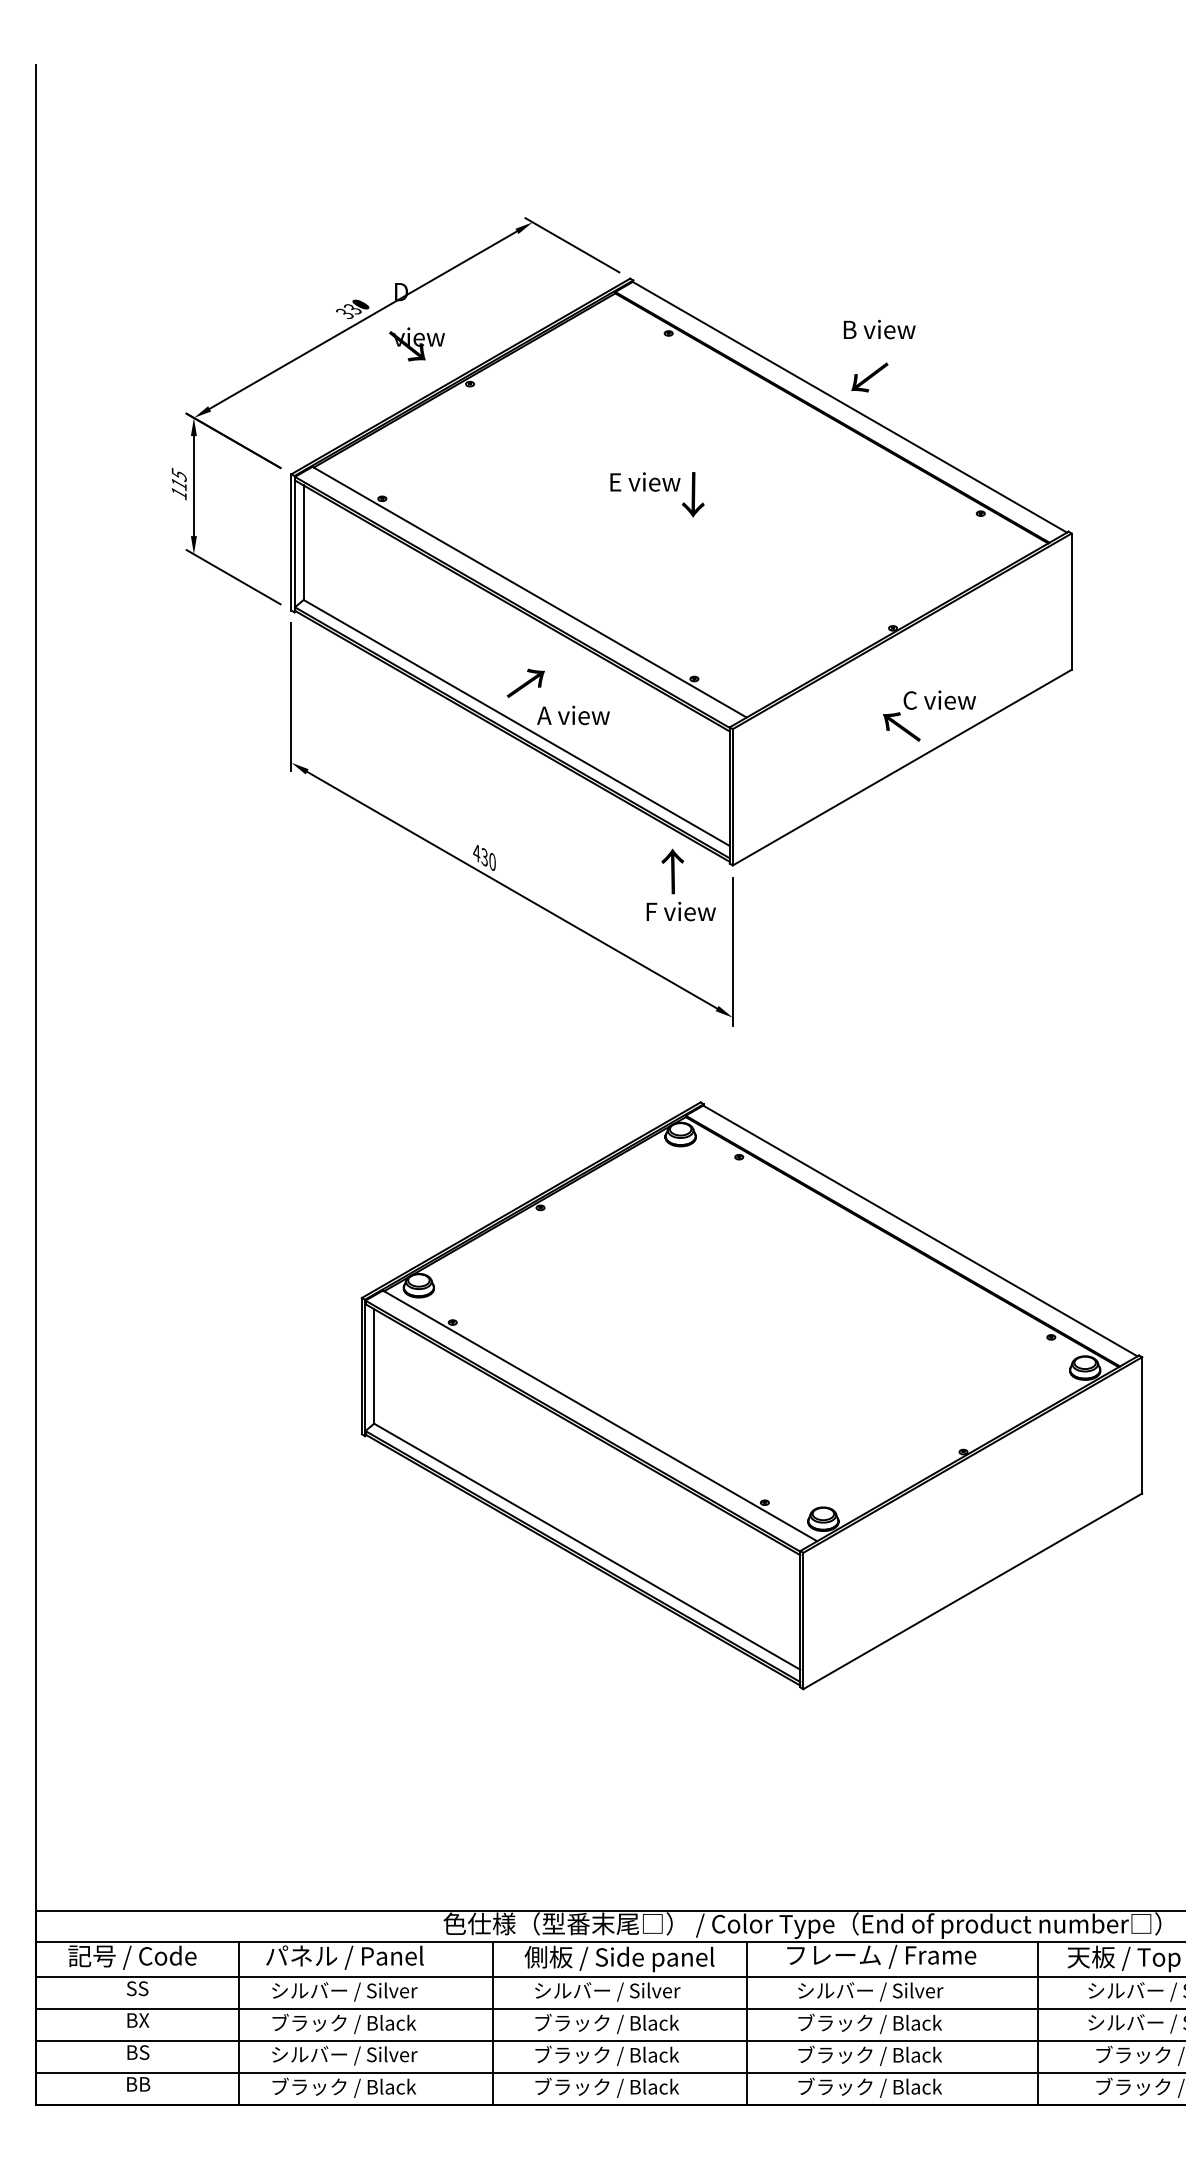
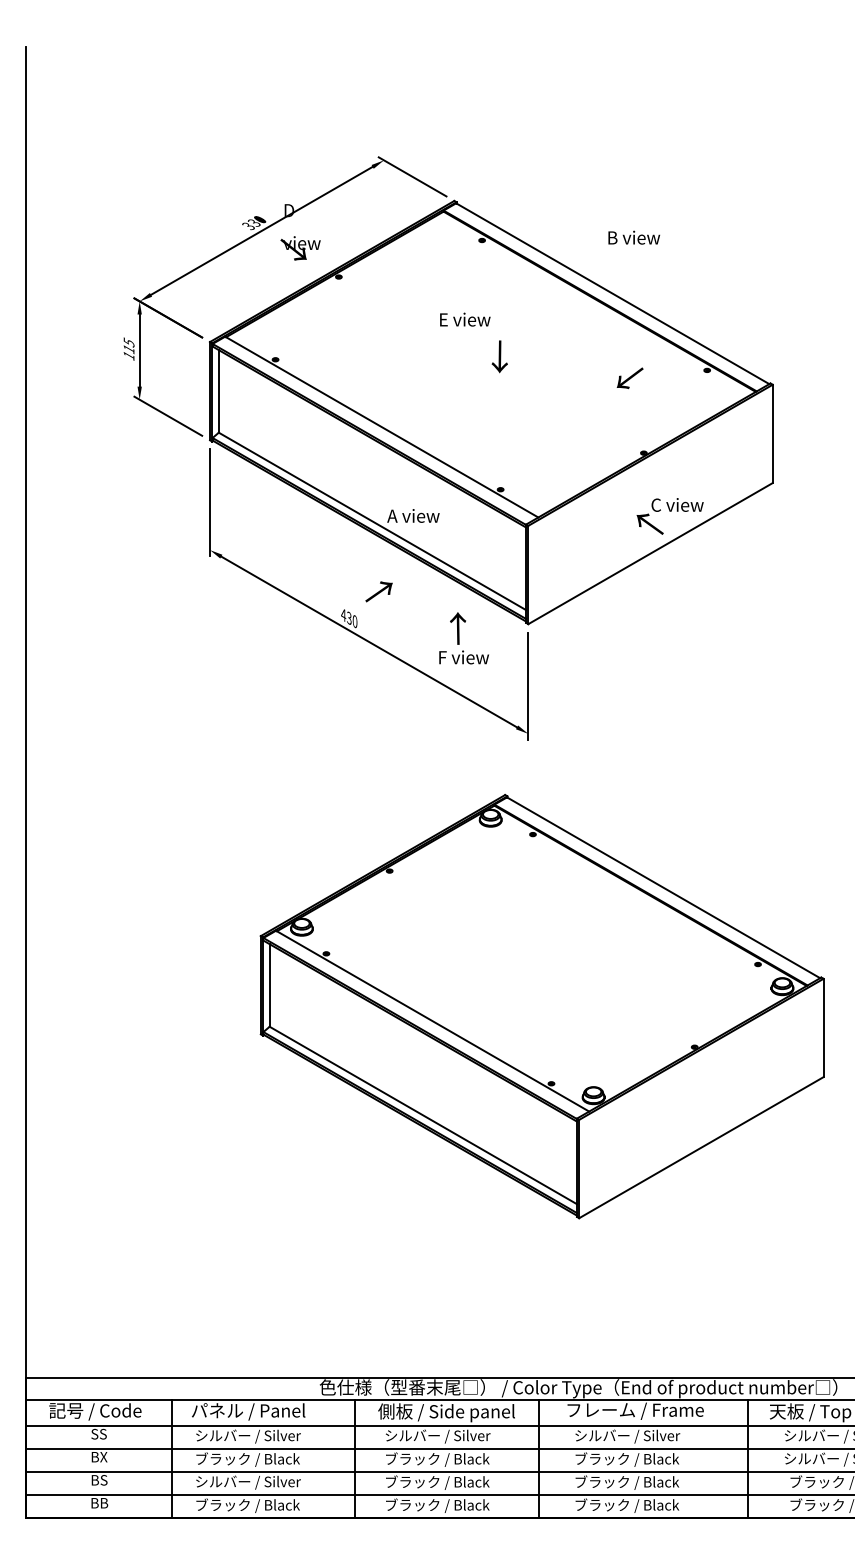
text: (868, 377) -> (629, 378), moved
text: (645, 481) -> (465, 319), moved
text: (525, 682) -> (378, 591), moved
text: (680, 885) -> (463, 638), moved

